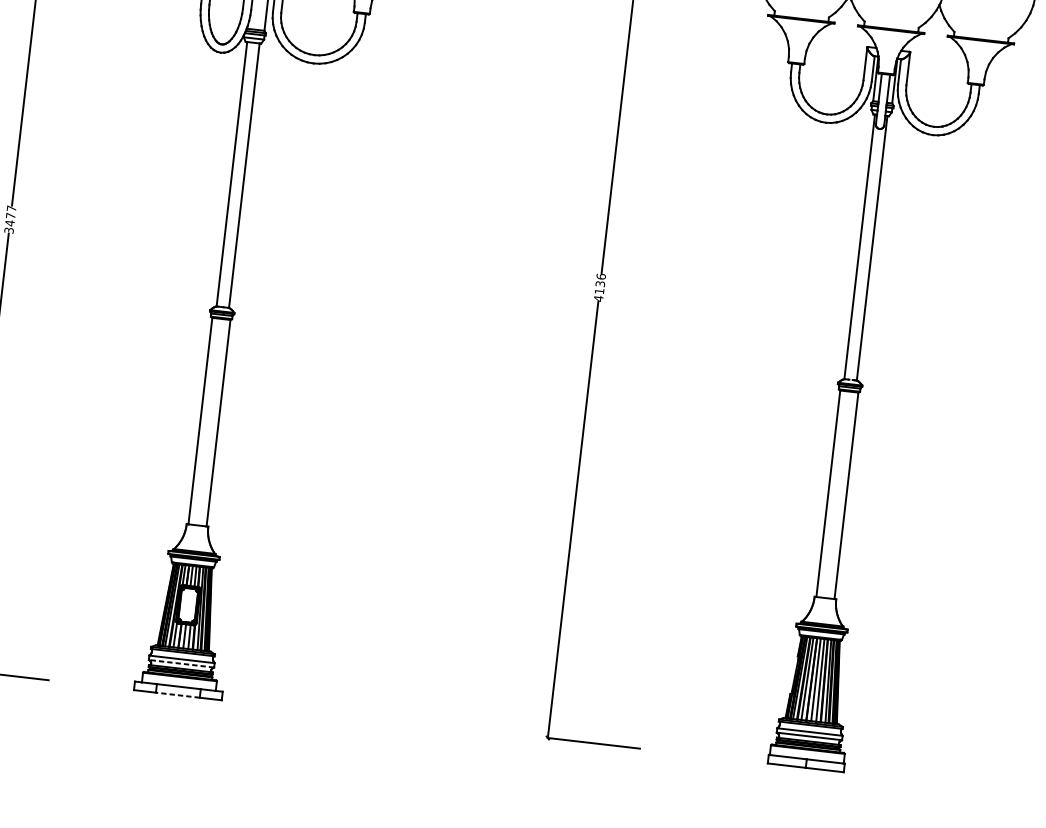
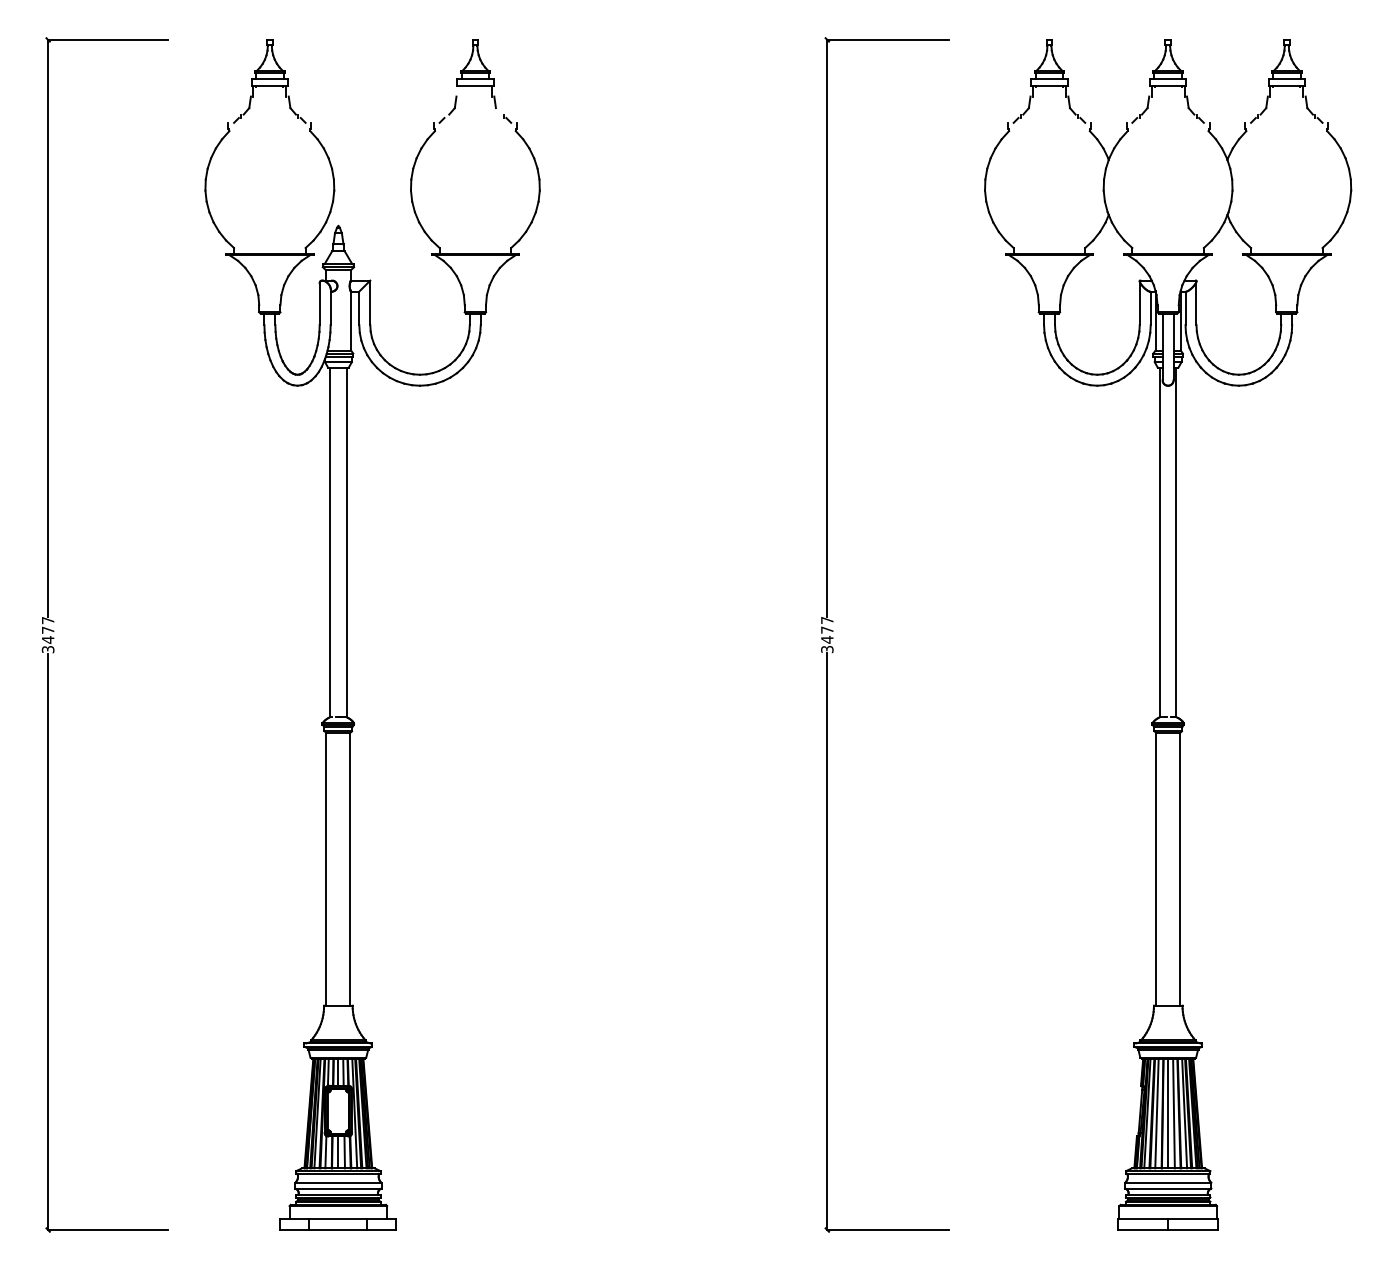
text: (600, 287) -> (827, 634), 4136 -> 3477
line: (180, 663) -> (337, 1188), dashed -> solid
line: (177, 695) -> (338, 1230), dashed -> solid

